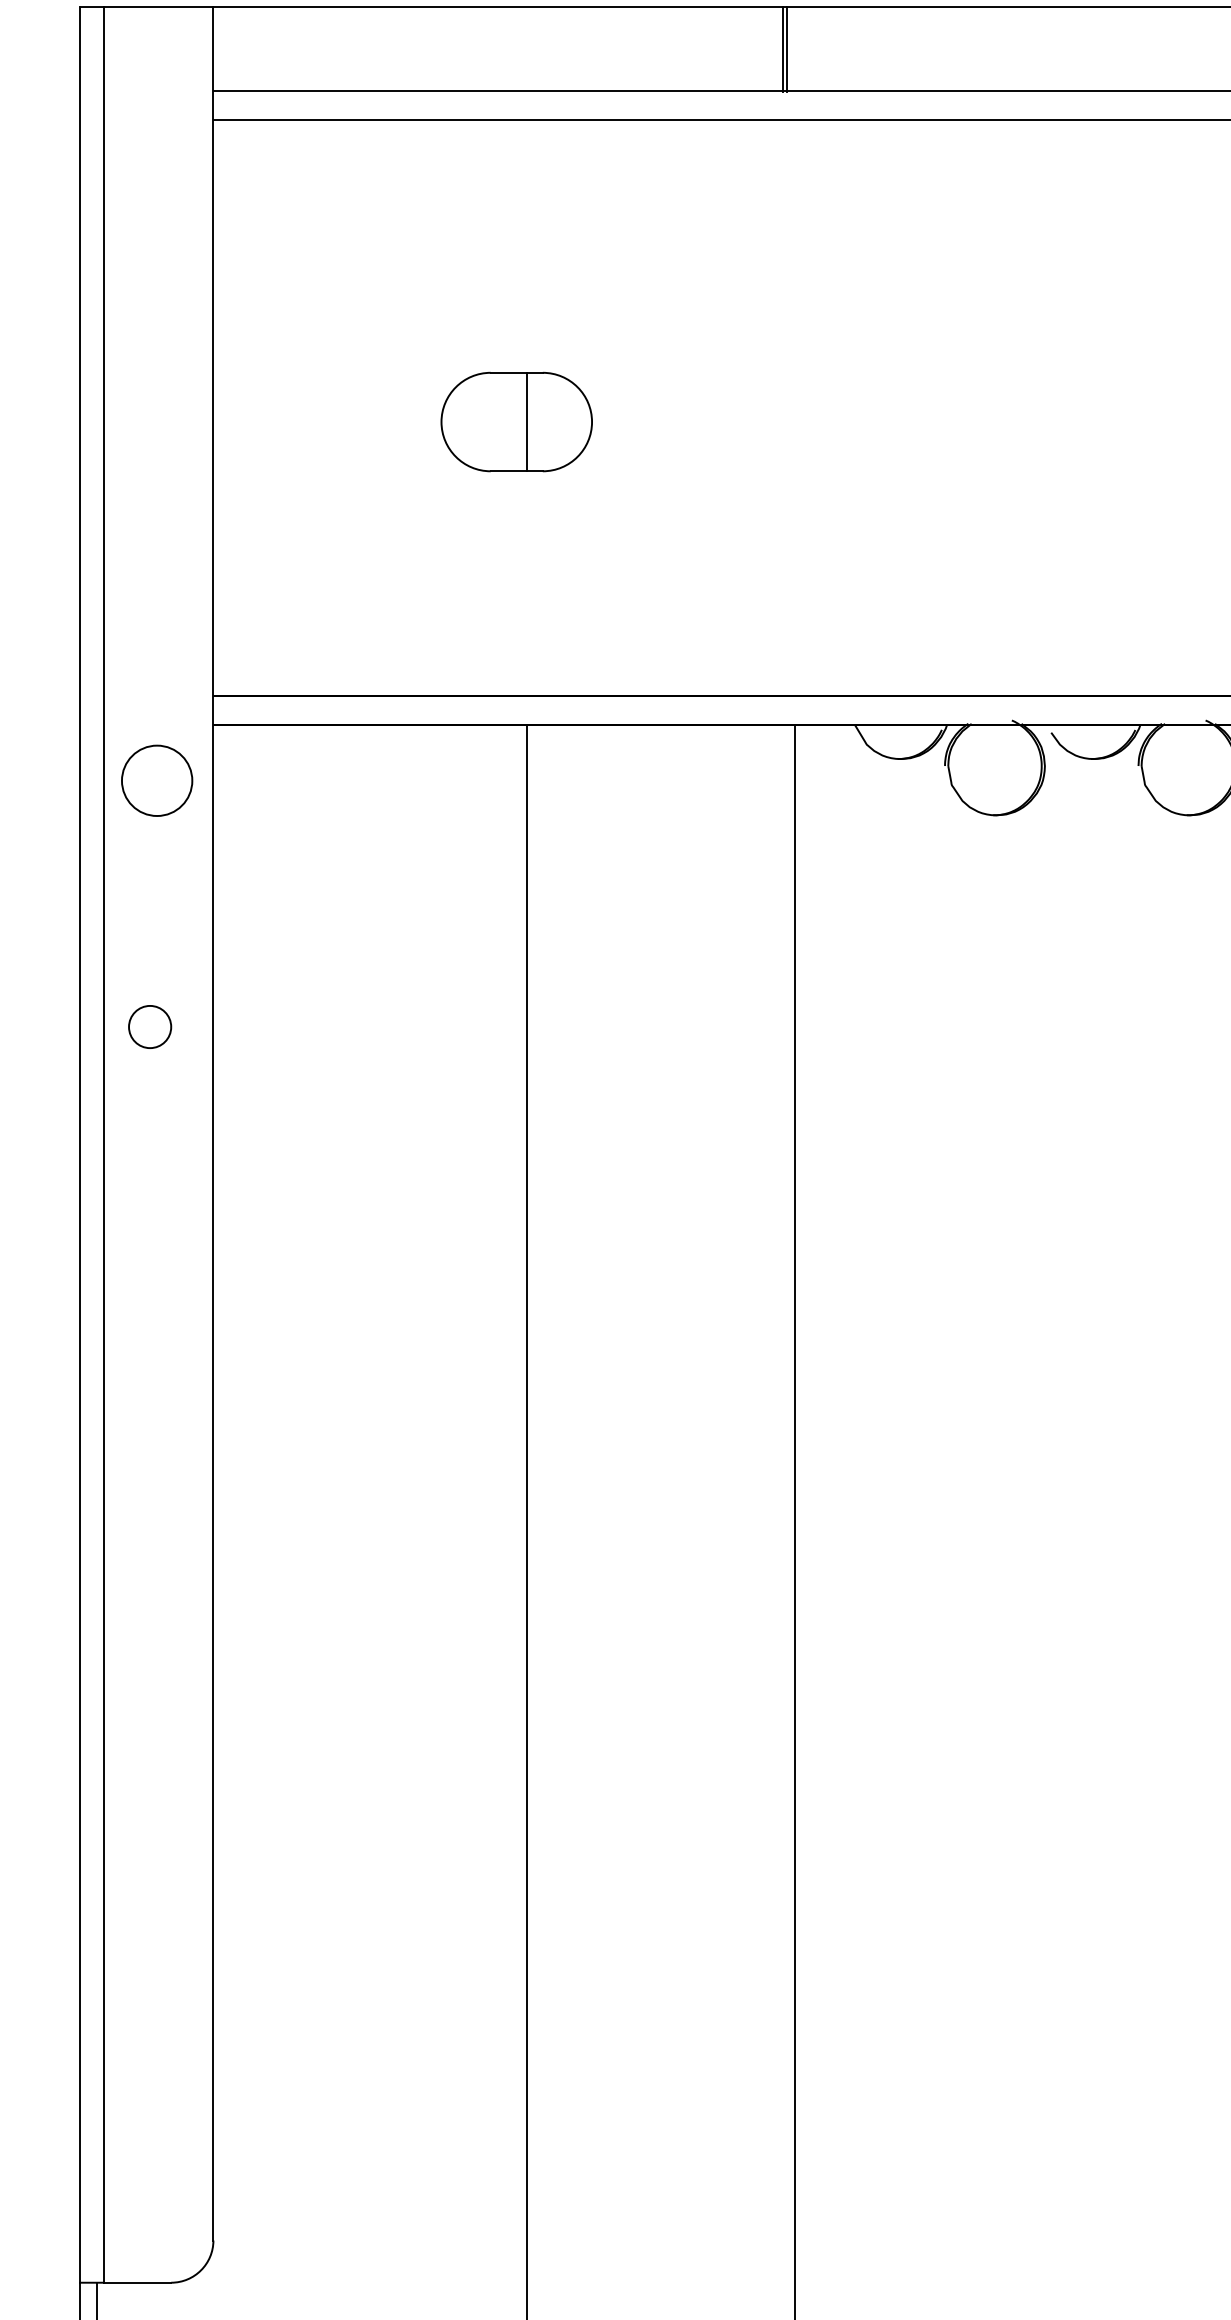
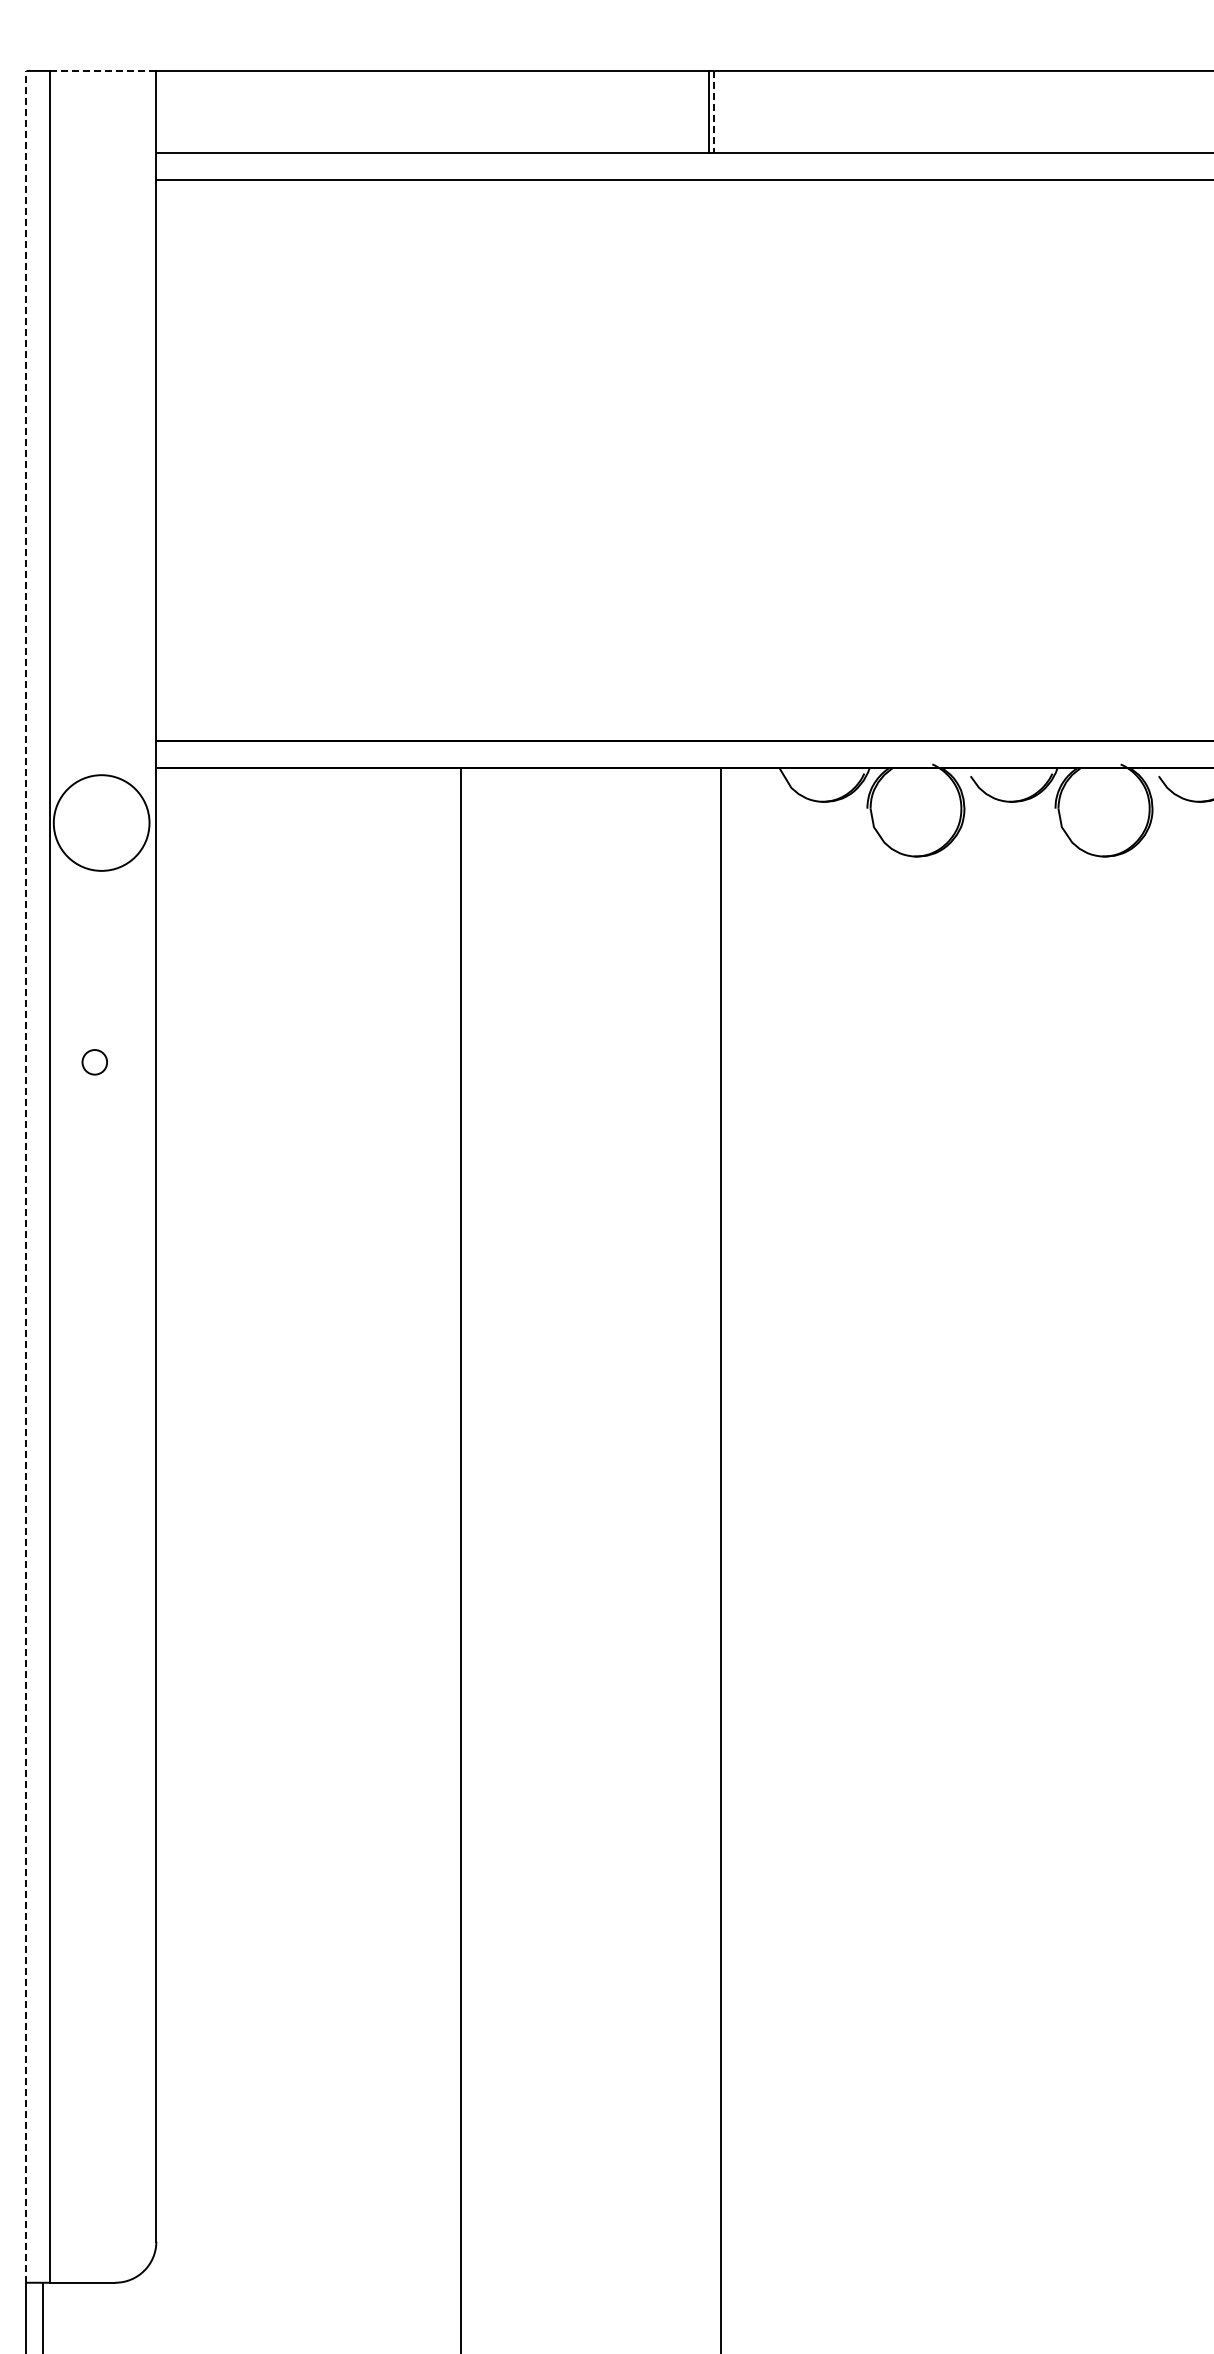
line: (159, 6) -> (103, 70), solid -> dashed
line: (787, 49) -> (714, 112), solid -> dashed
part: (517, 422) -> (451, 474), removed
circle: (156, 780) -> (101, 822), size x1.4
circle: (149, 1026) -> (94, 1061), size x0.6
line: (79, 1144) -> (26, 1176), solid -> dashed

